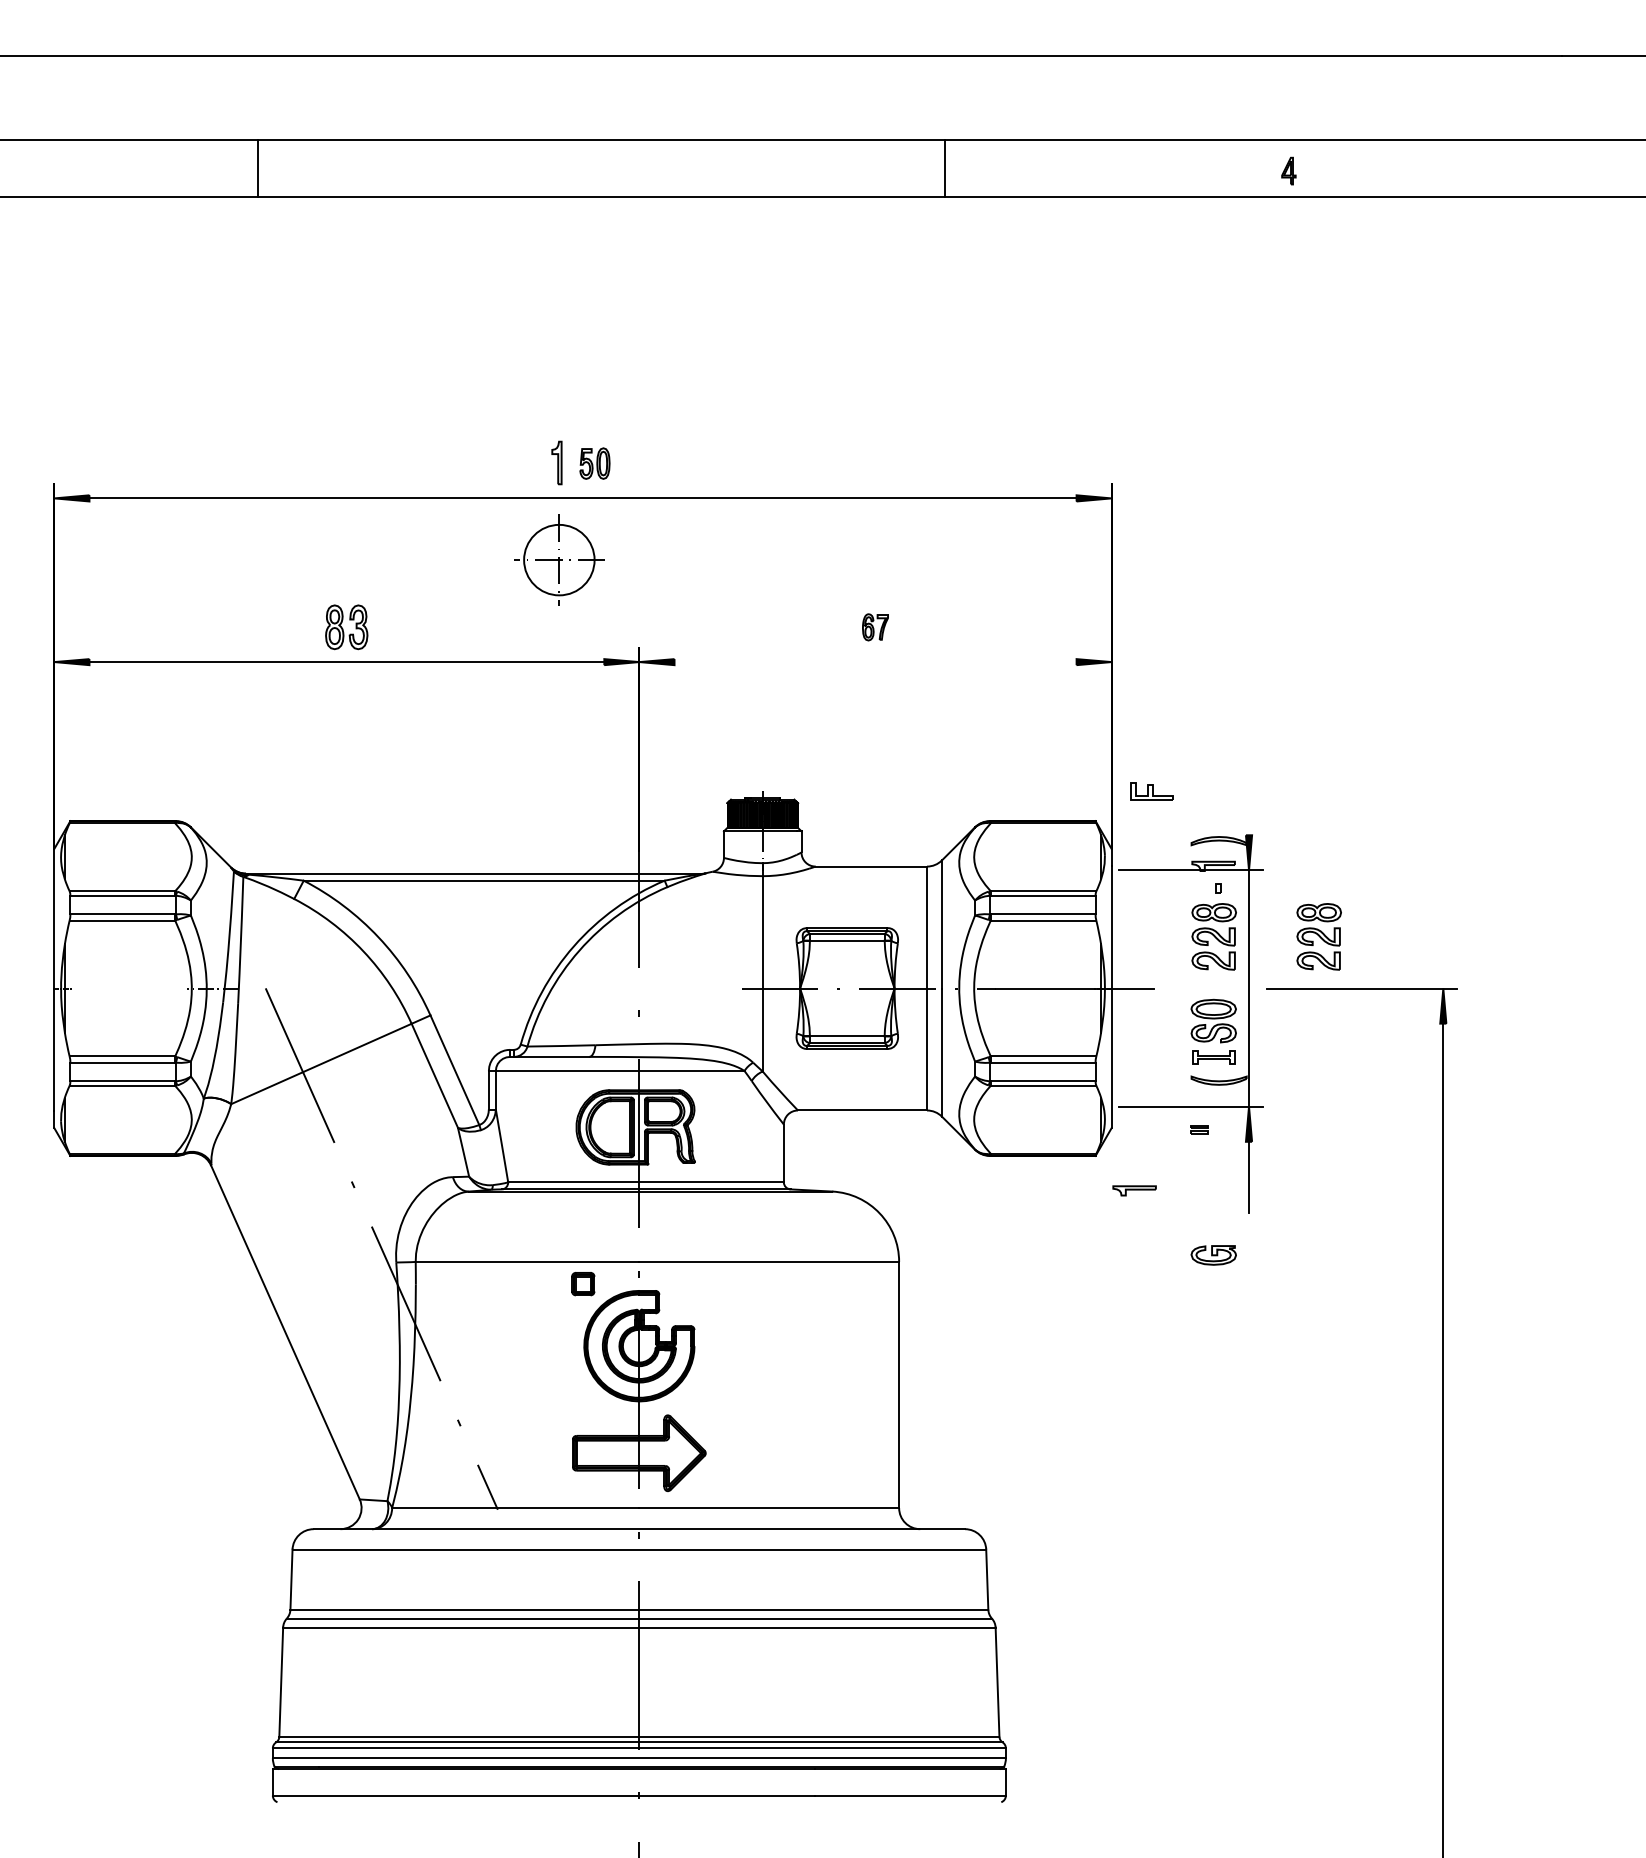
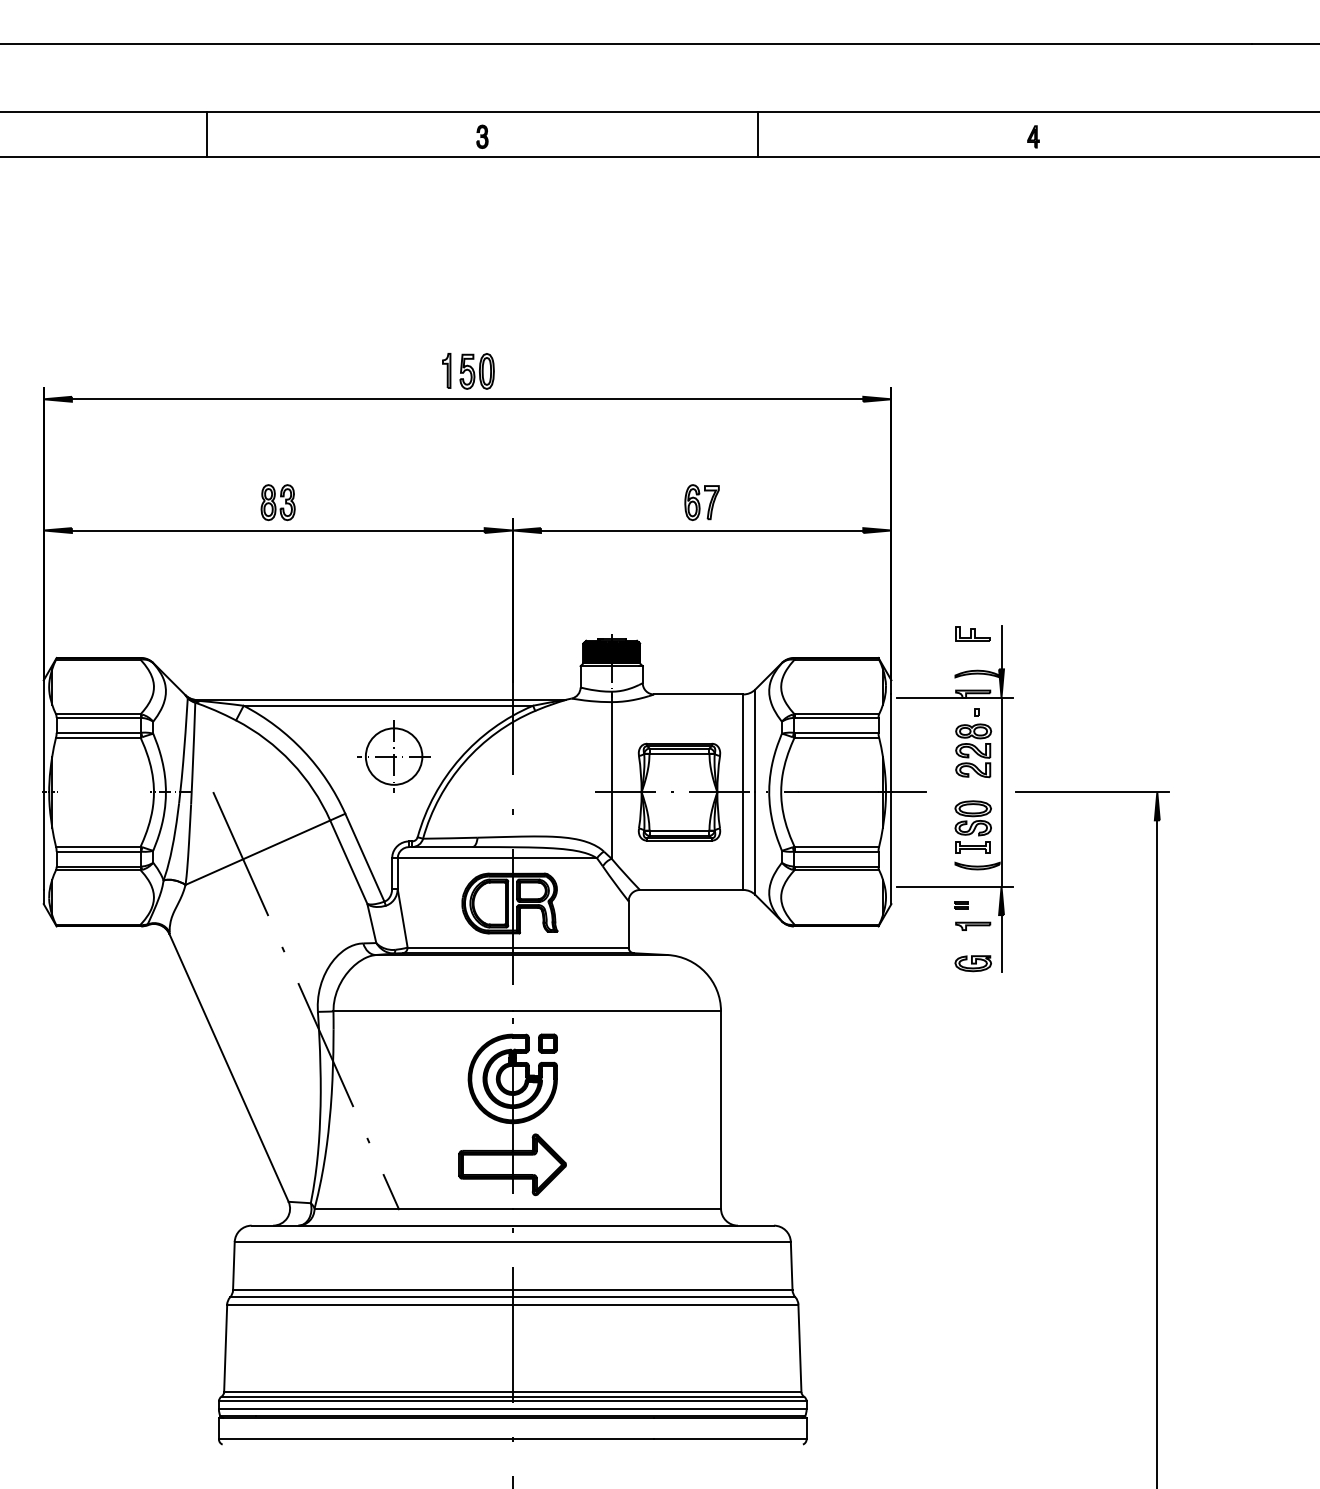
part: (601, 170) -> (482, 136), added
part: (594, 463) -> (476, 371), size x1.43
part: (559, 559) -> (394, 756), moved
part: (875, 627) -> (702, 502), size x1.67
line: (875, 662) -> (702, 530), added
part: (1151, 791) -> (973, 634), moved
line: (1249, 808) -> (1001, 647), added
part: (1318, 936) -> (1057, 750), removed
part: (1134, 1190) -> (973, 926), moved
part: (1213, 1255) -> (973, 963), moved
part: (583, 1284) -> (548, 1043), moved

